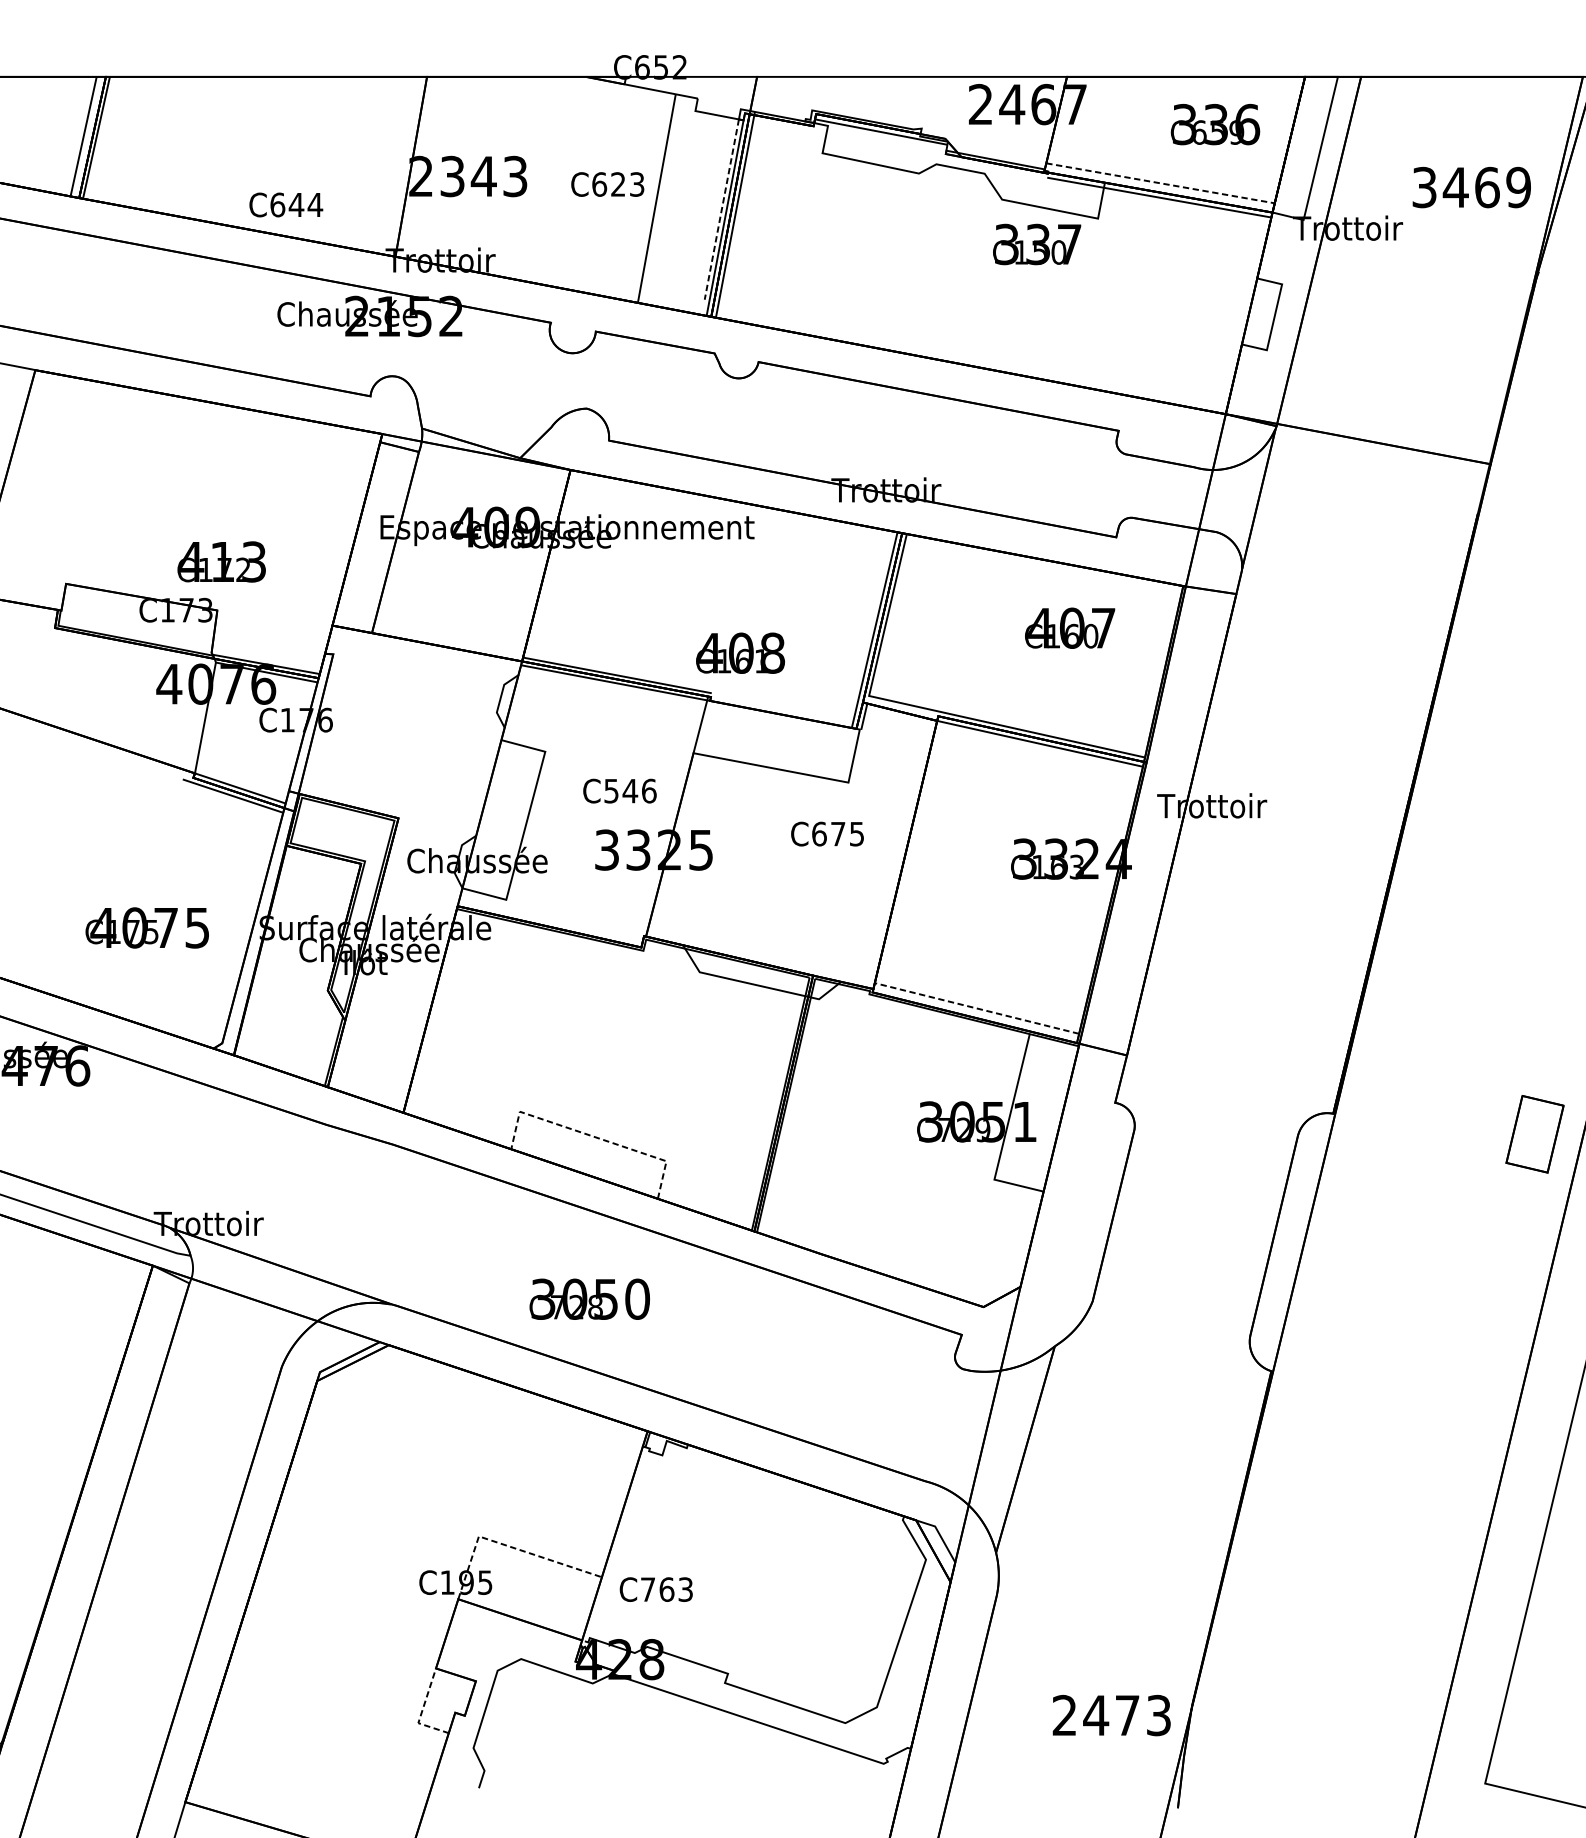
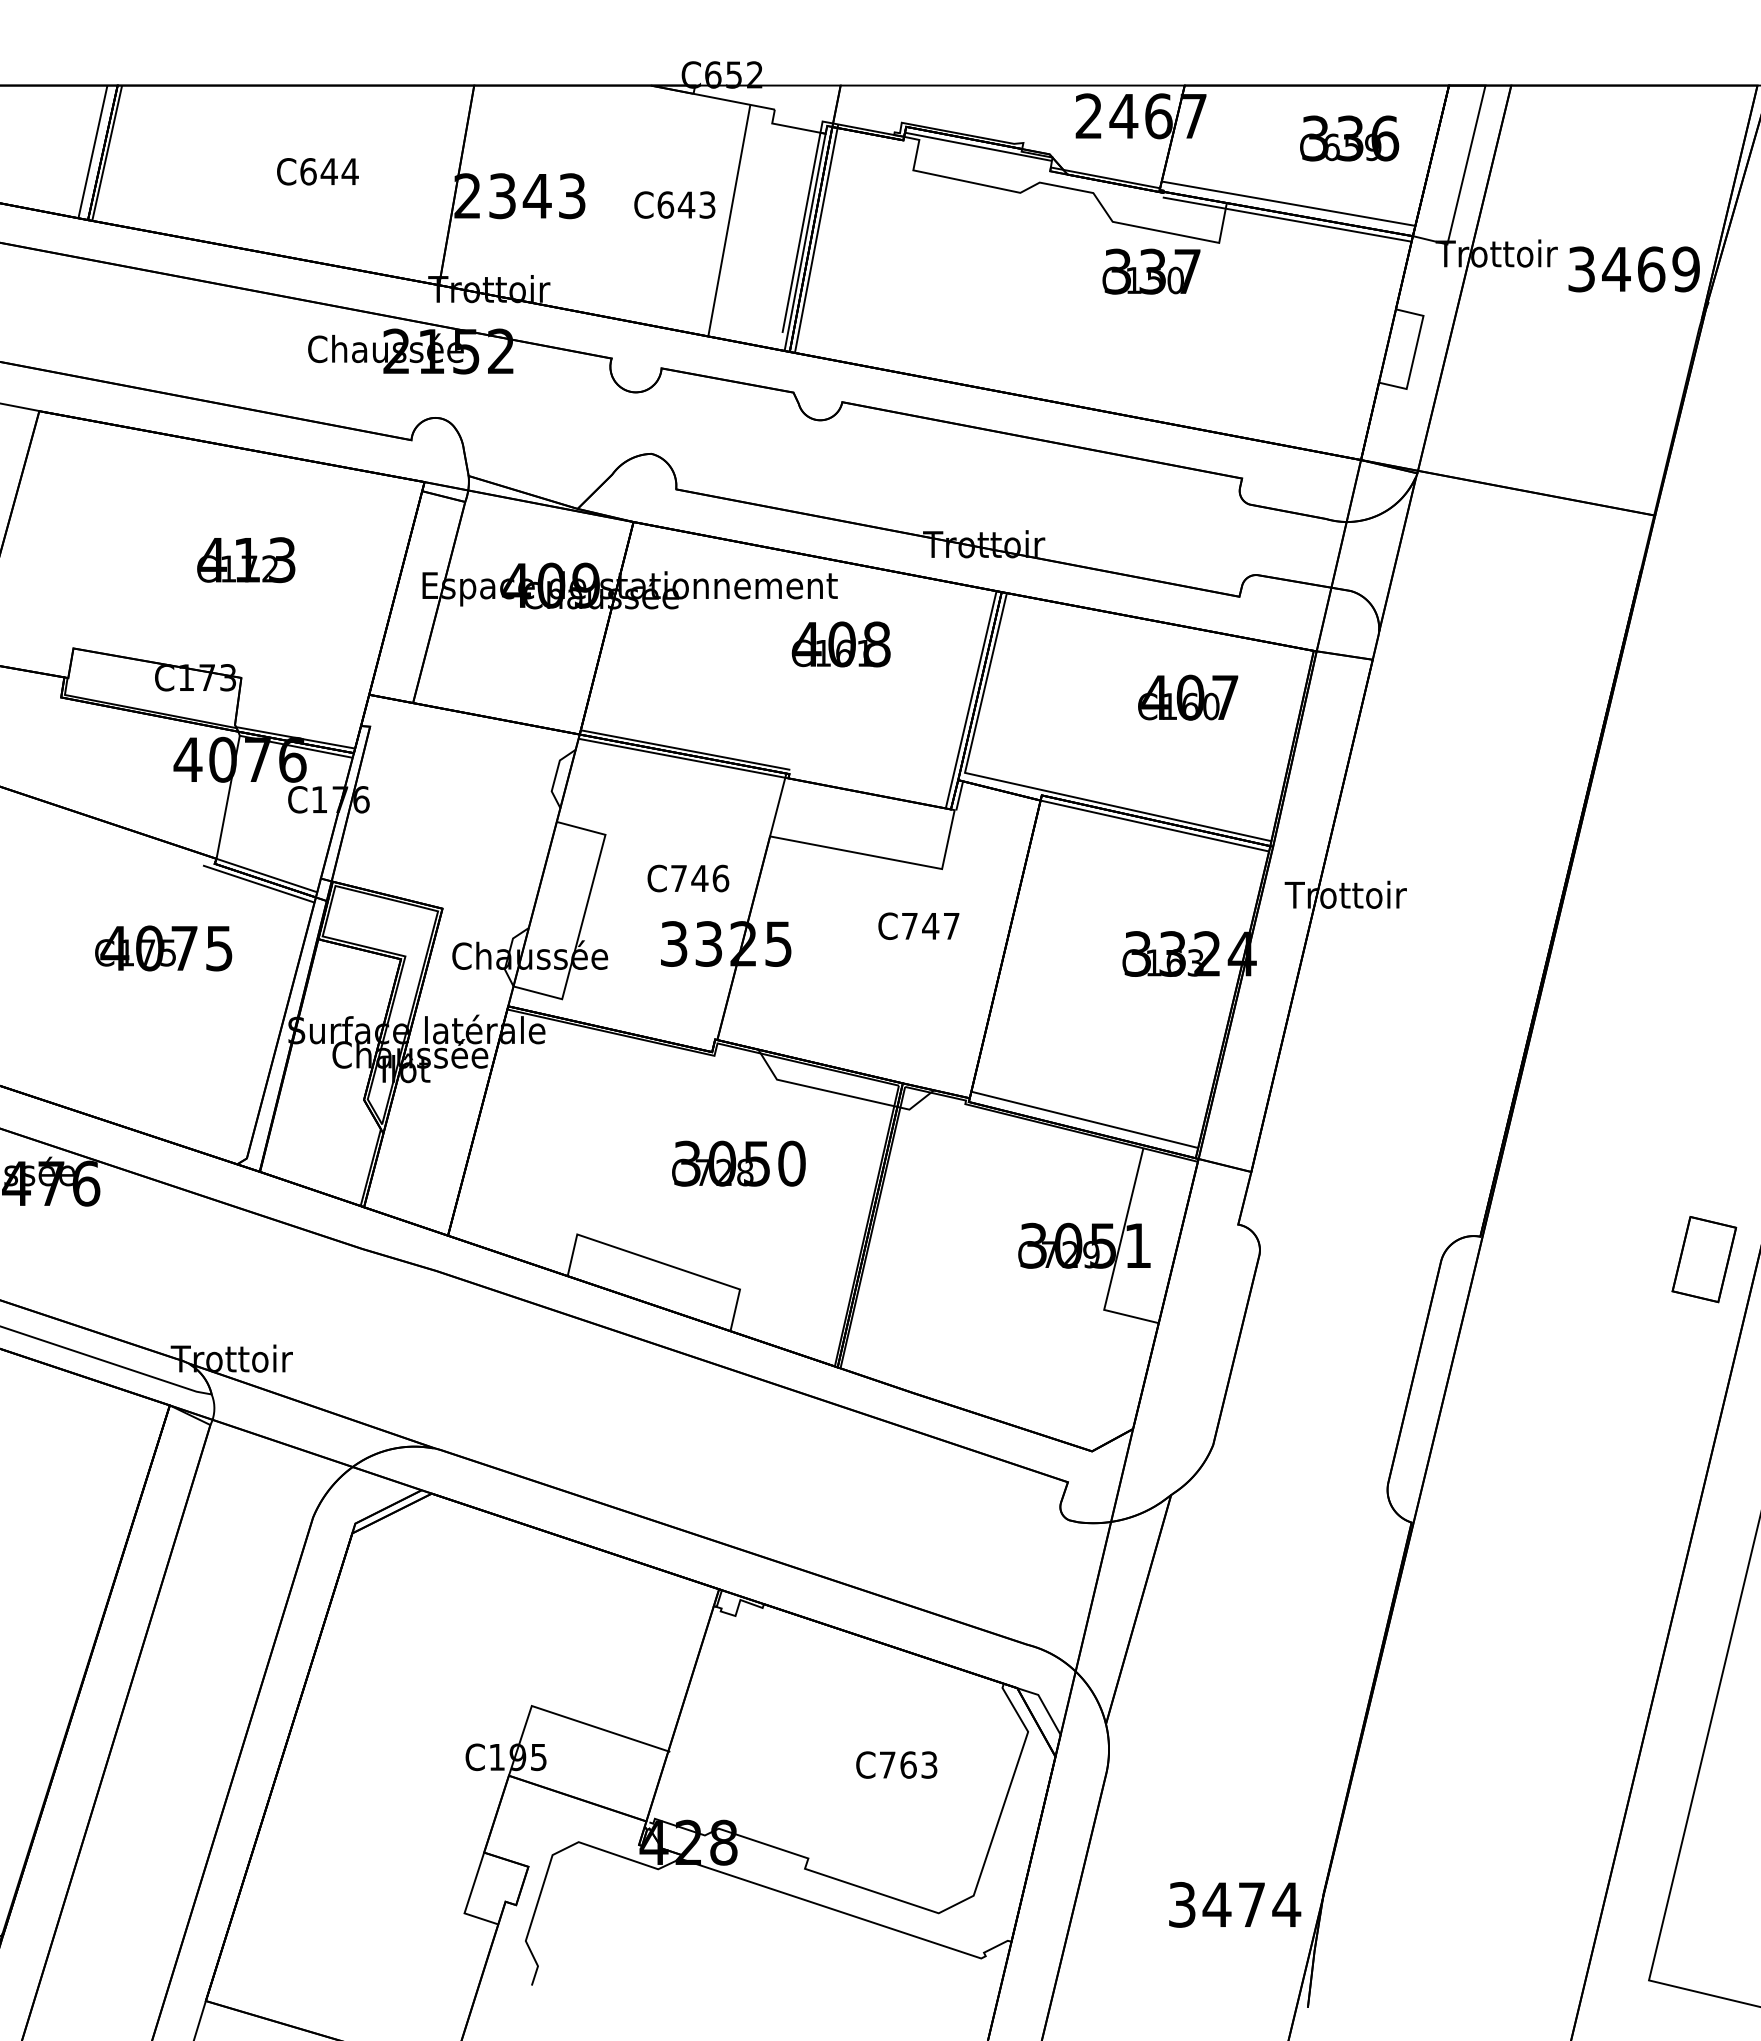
line: (1160, 183) -> (1288, 203), dashed -> solid
text: (618, 184) -> (686, 204), C623 -> C643
text: (1471, 187) -> (1633, 269), moved
text: (285, 204) -> (317, 171), moved
line: (721, 209) -> (801, 232), dashed -> solid
text: (221, 562) -> (246, 560), moved
text: (739, 653) -> (840, 644), moved
text: (611, 791) -> (678, 878), C546 -> C746
text: (838, 833) -> (930, 925), C675 -> C747
text: (147, 928) -> (163, 948), moved
line: (976, 1008) -> (1084, 1119), dashed -> solid
line: (593, 1136) -> (658, 1261), dashed -> solid
text: (589, 1299) -> (738, 1163), moved
line: (509, 1546) -> (565, 1717), dashed -> solid
text: (656, 1589) -> (896, 1764), moved
line: (421, 1711) -> (468, 1900), dashed -> solid
text: (1112, 1715) -> (1235, 1904), 2473 -> 3474

